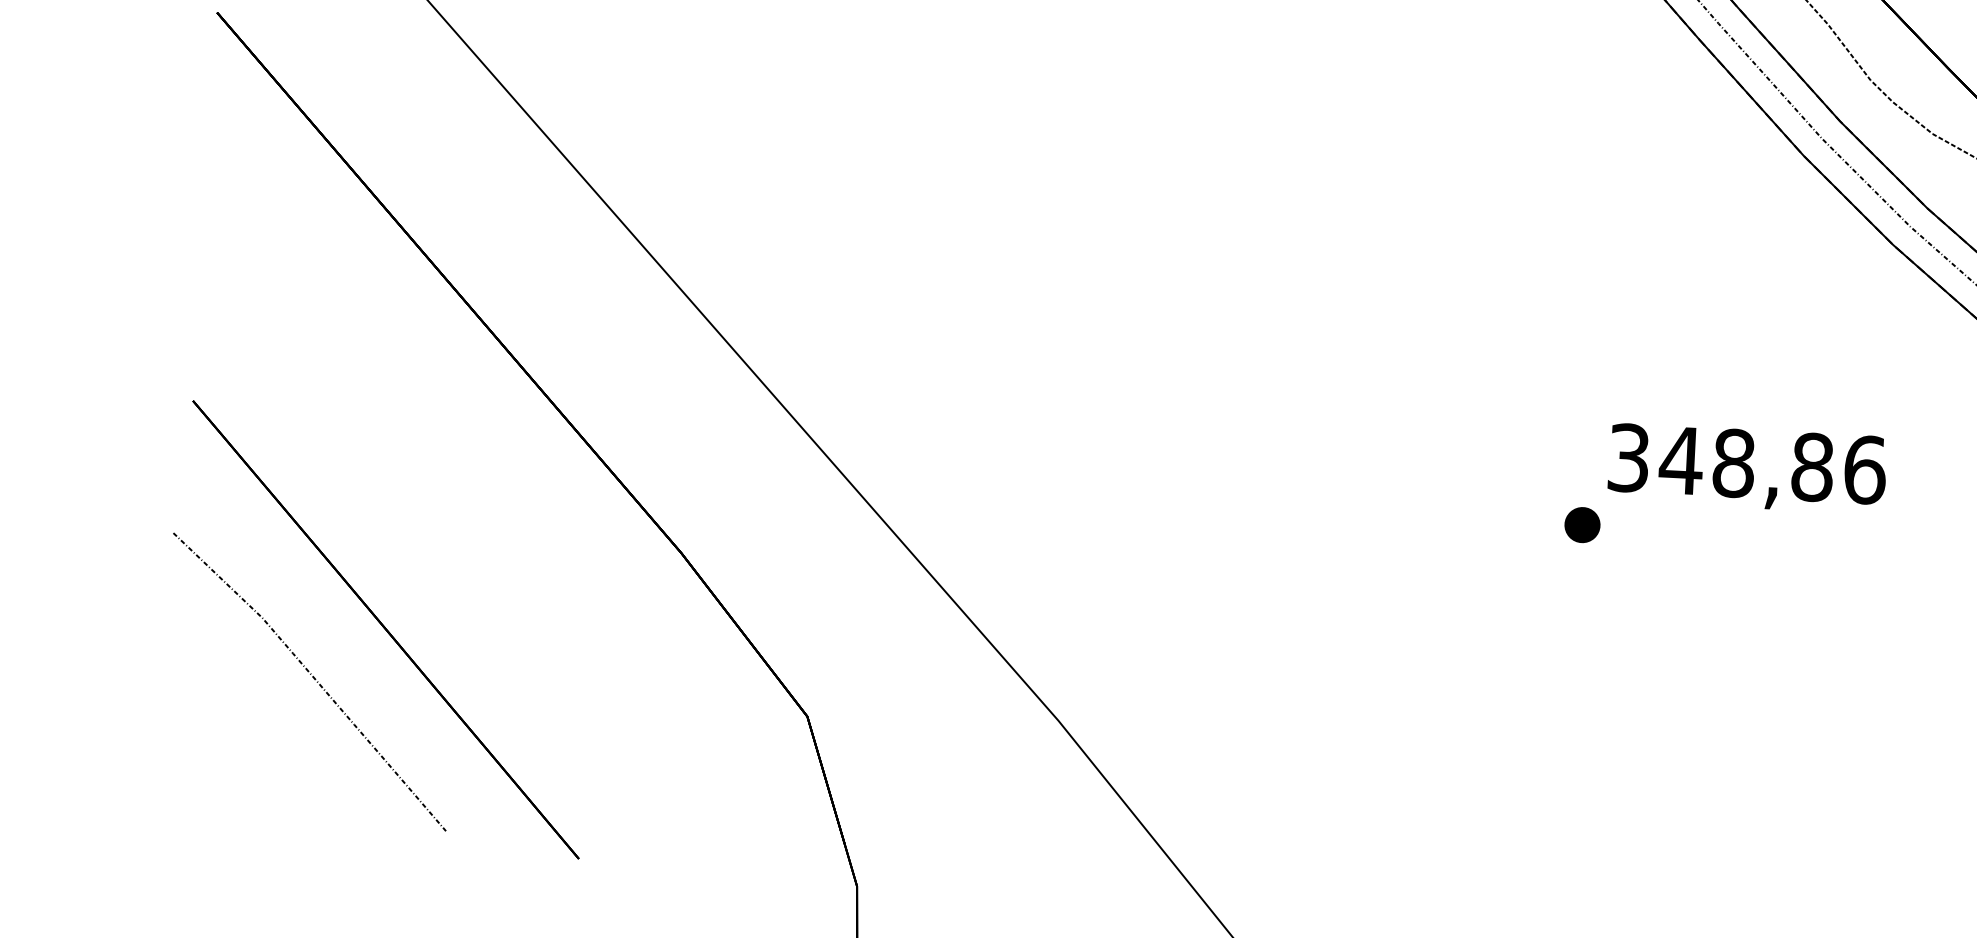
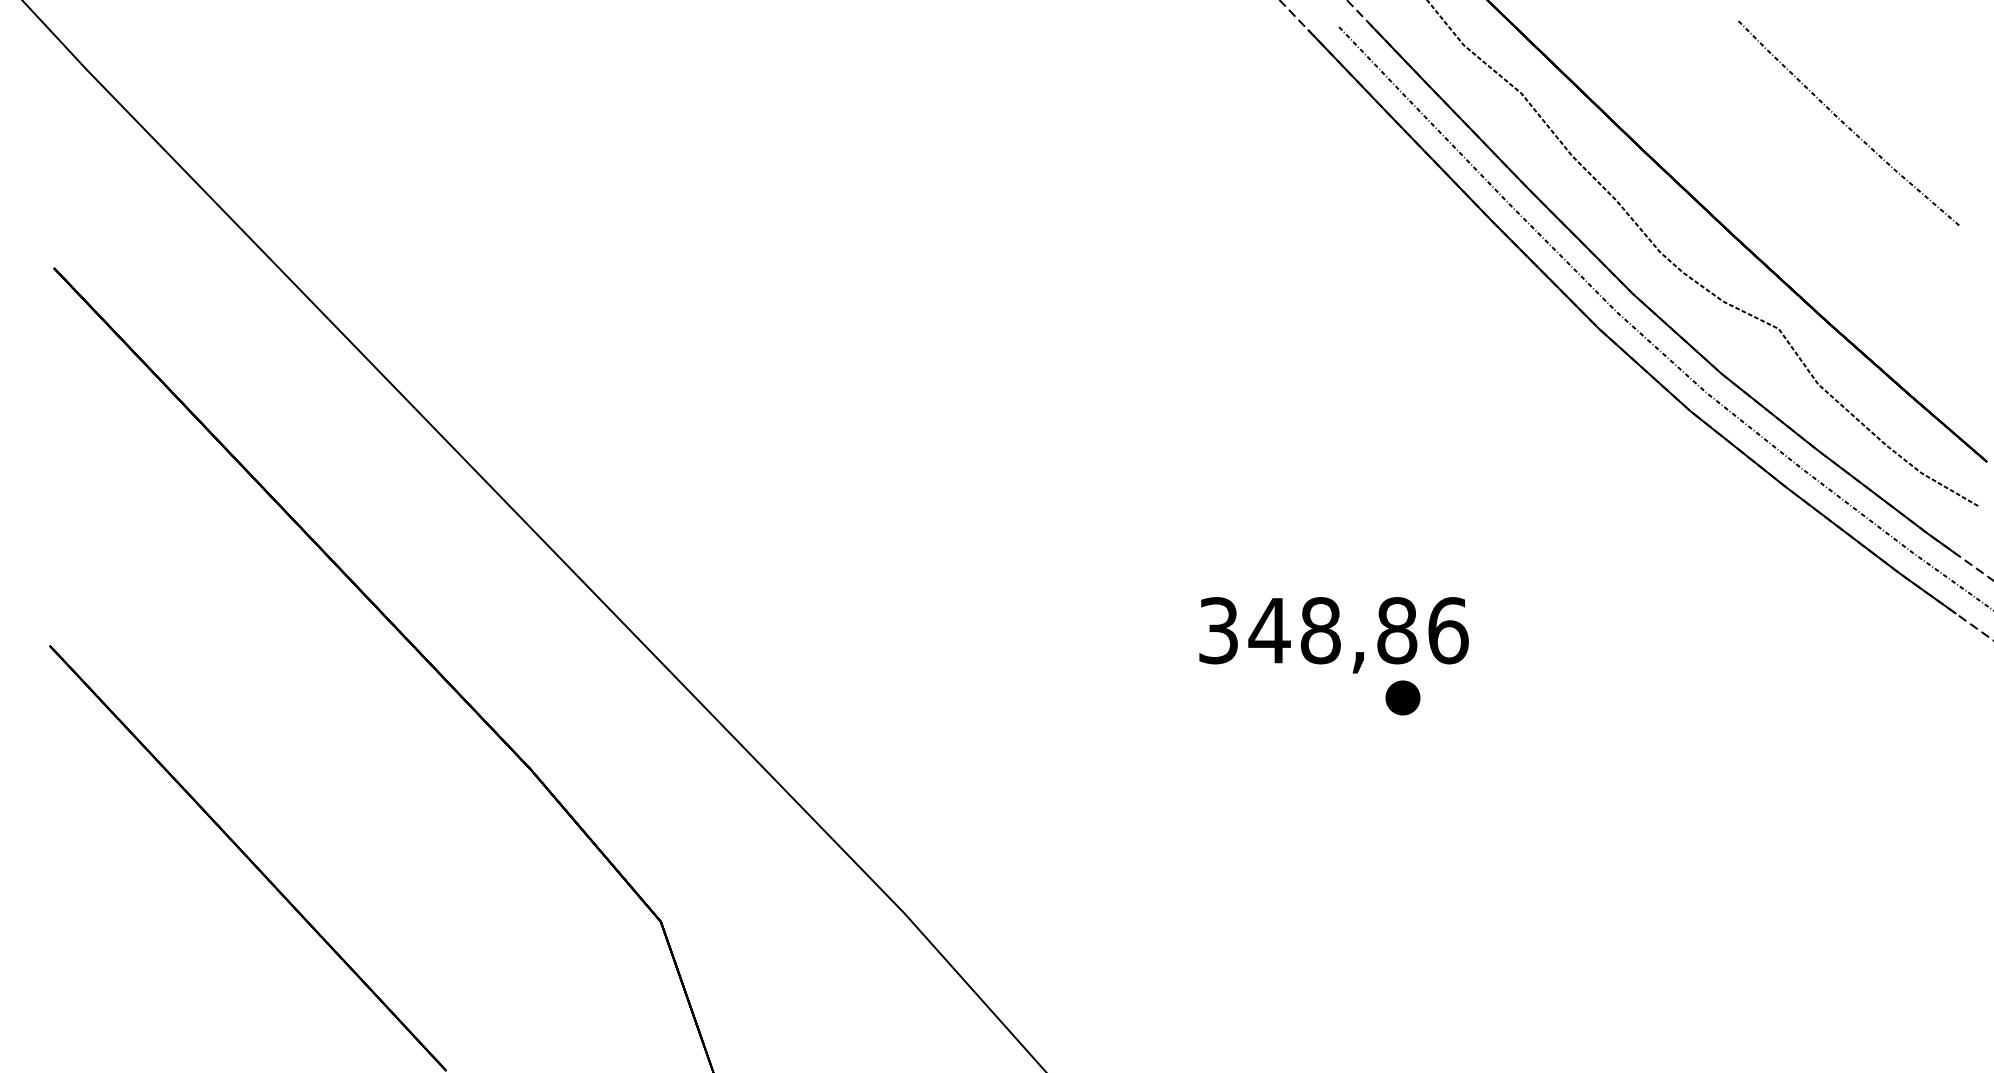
text: (1746, 468) -> (1333, 635), moved
curve: (312, 677) -> (179, 908), removed

